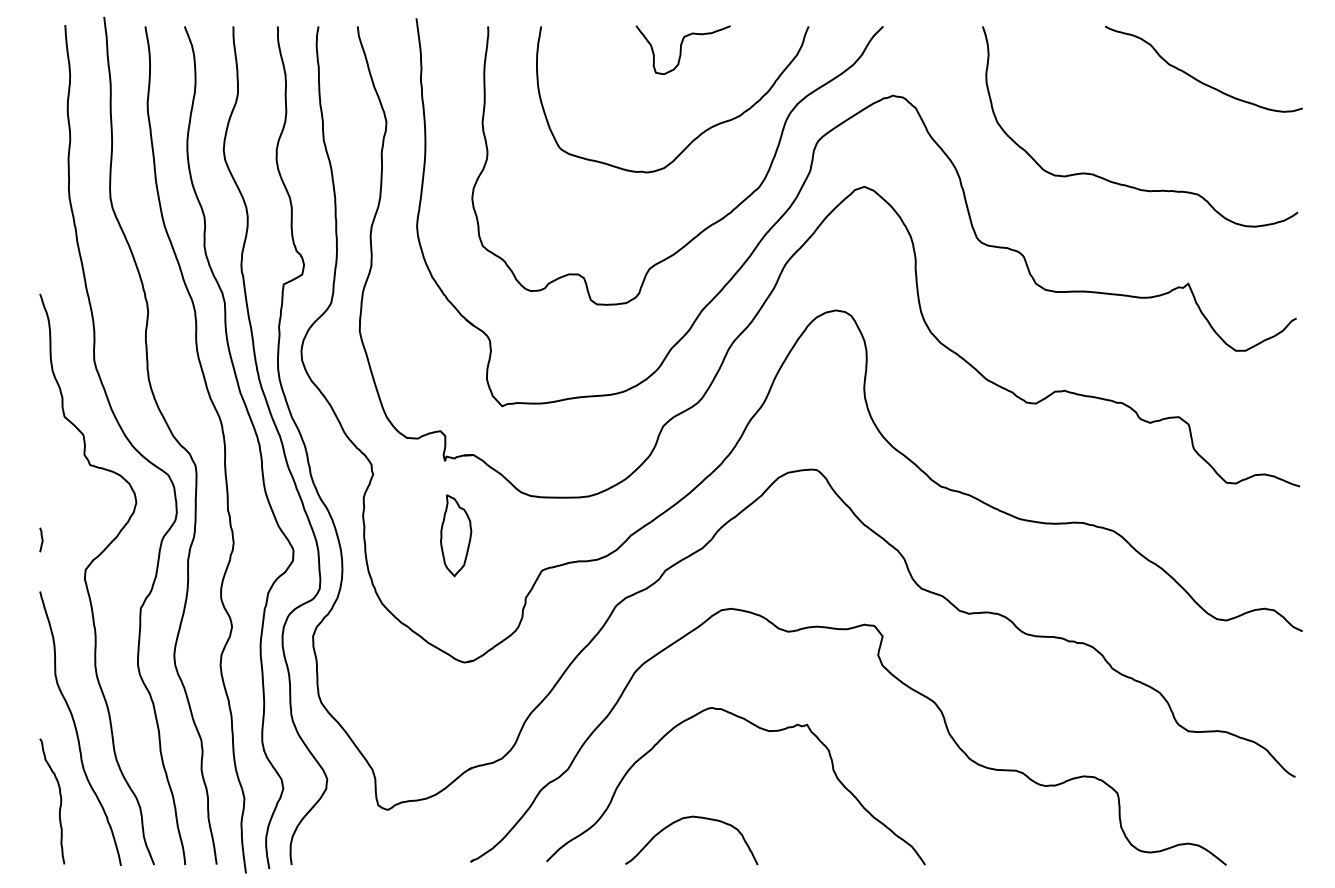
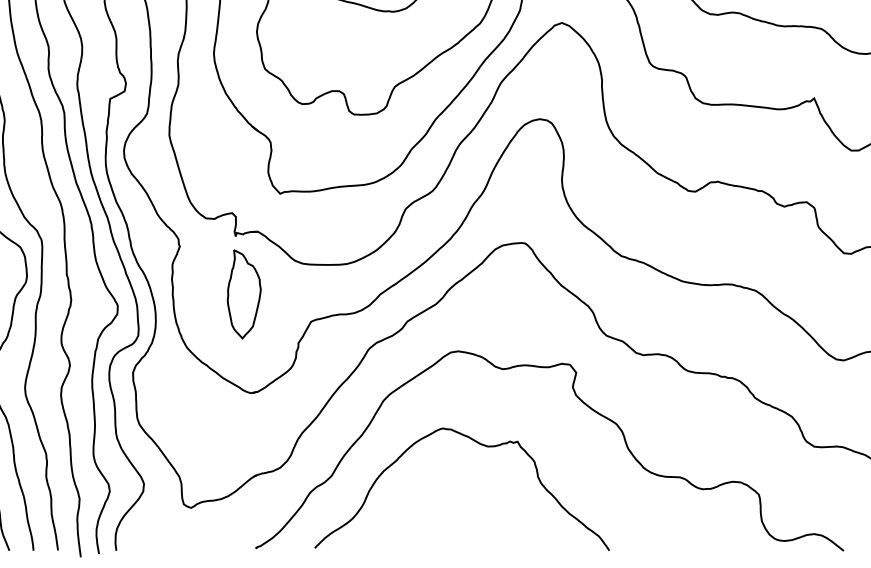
part: (456, 535) -> (244, 294), size x1.4
curve: (689, 818) -> (425, 514), removed

